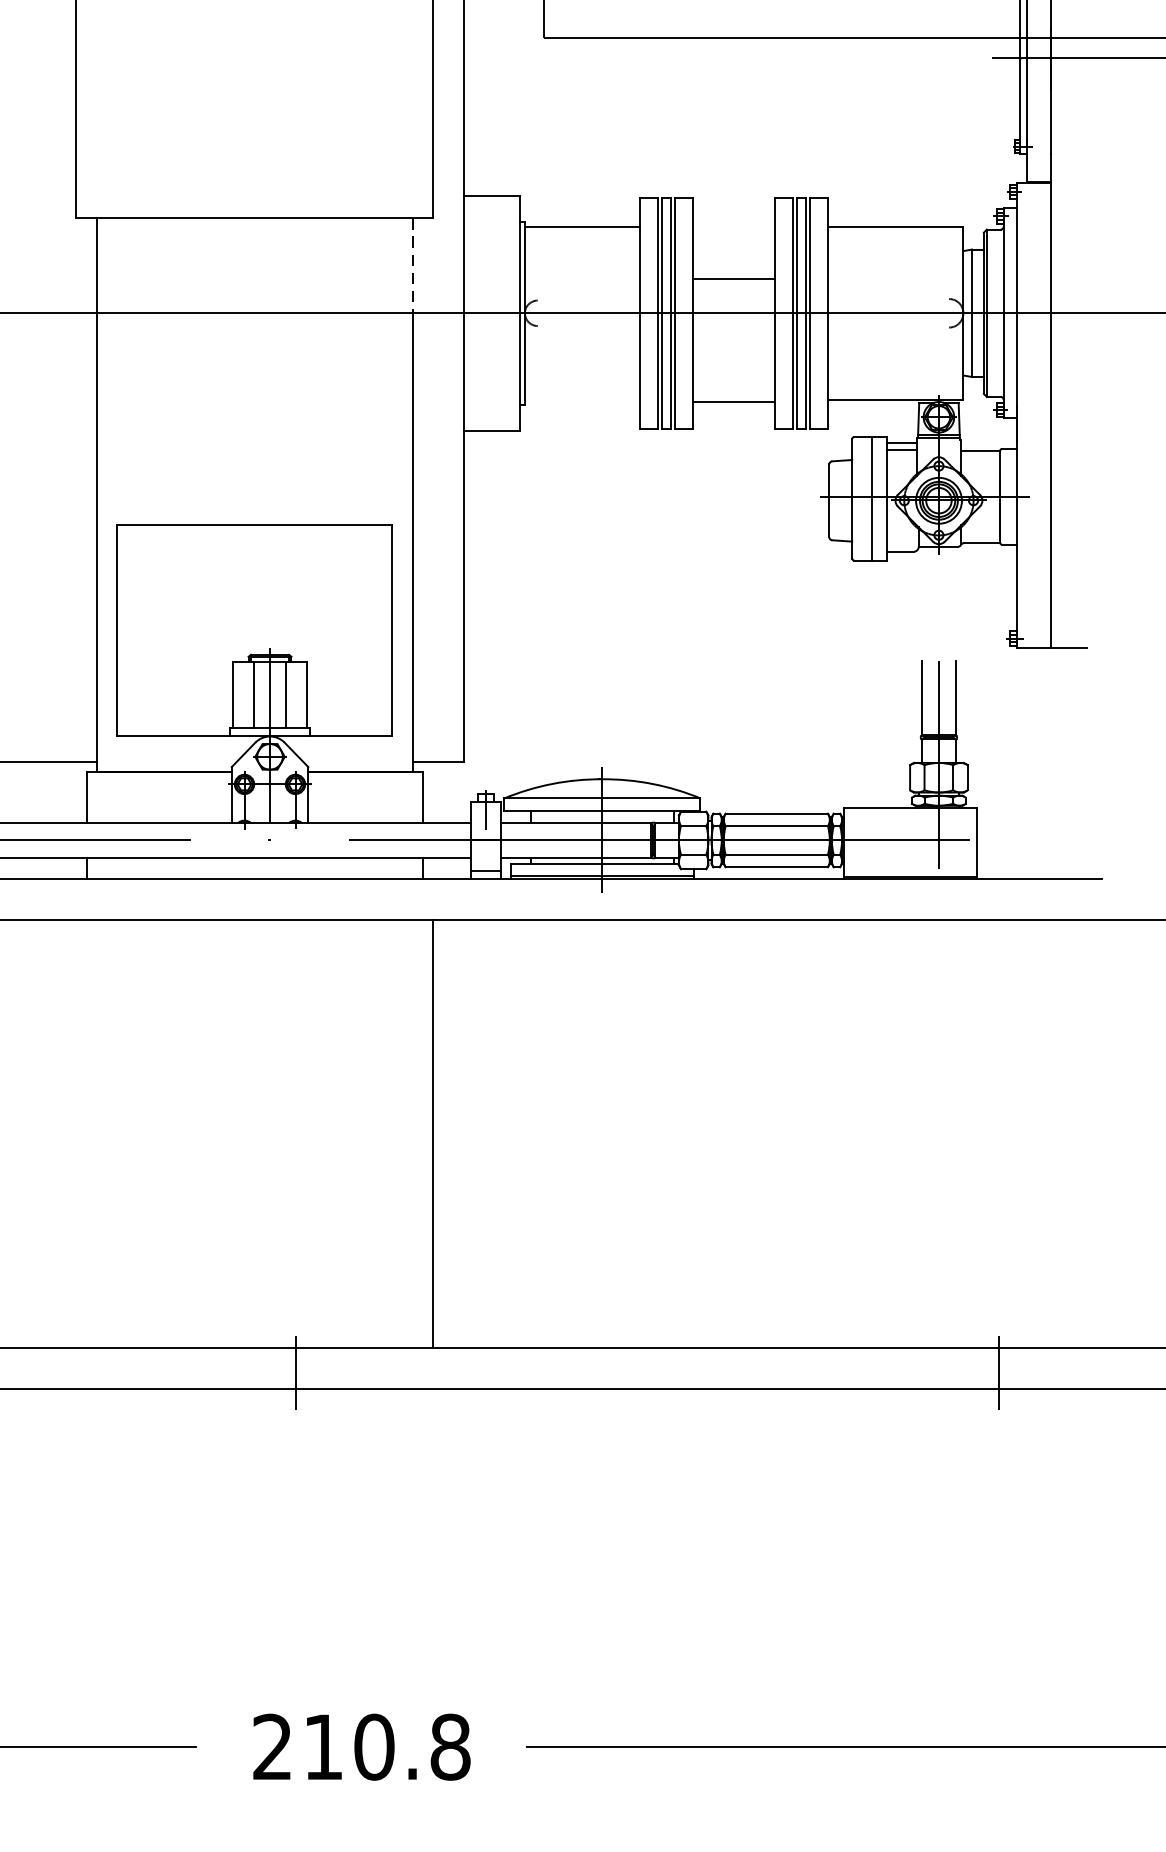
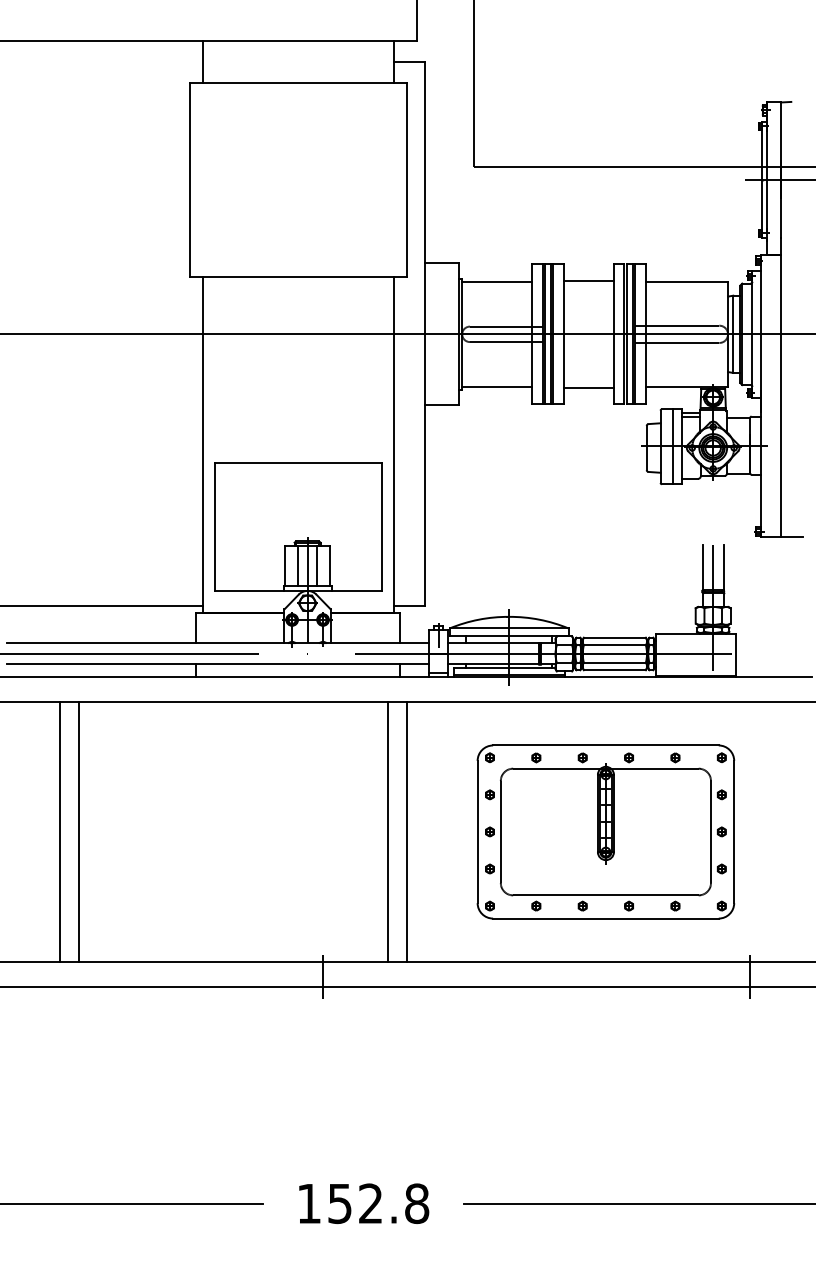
line: (413, 265) -> (394, 305), dashed -> solid
line: (733, 278) -> (588, 280), moved
line: (880, 298) -> (677, 325), added
line: (596, 300) -> (505, 326), added
line: (596, 326) -> (505, 342), added
line: (880, 328) -> (677, 343), added
line: (581, 399) -> (496, 386), added
line: (401, 1133) -> (387, 831), added
part: (761, 1133) -> (605, 831), added
text: (324, 1746) -> (340, 1203), 210.8 -> 152.8

